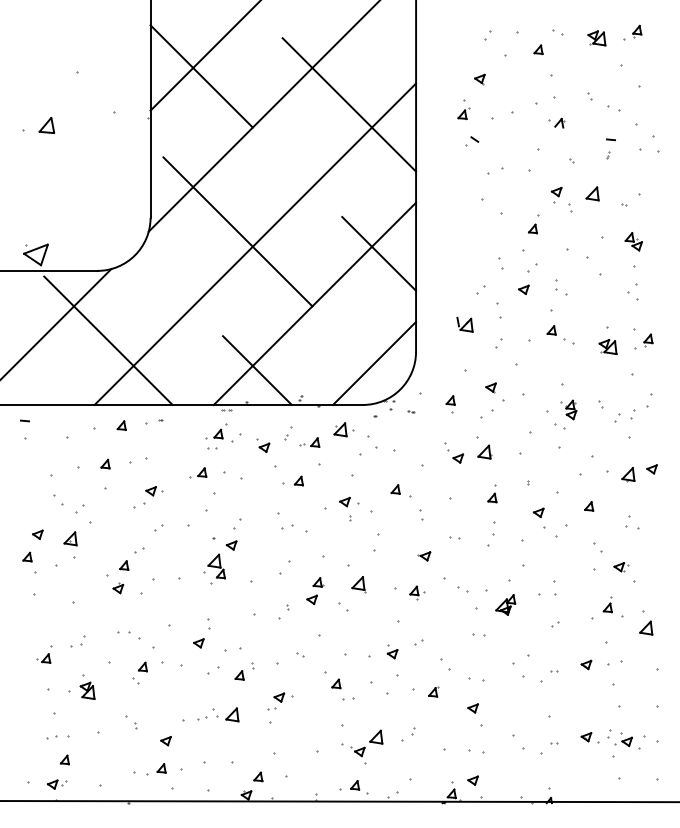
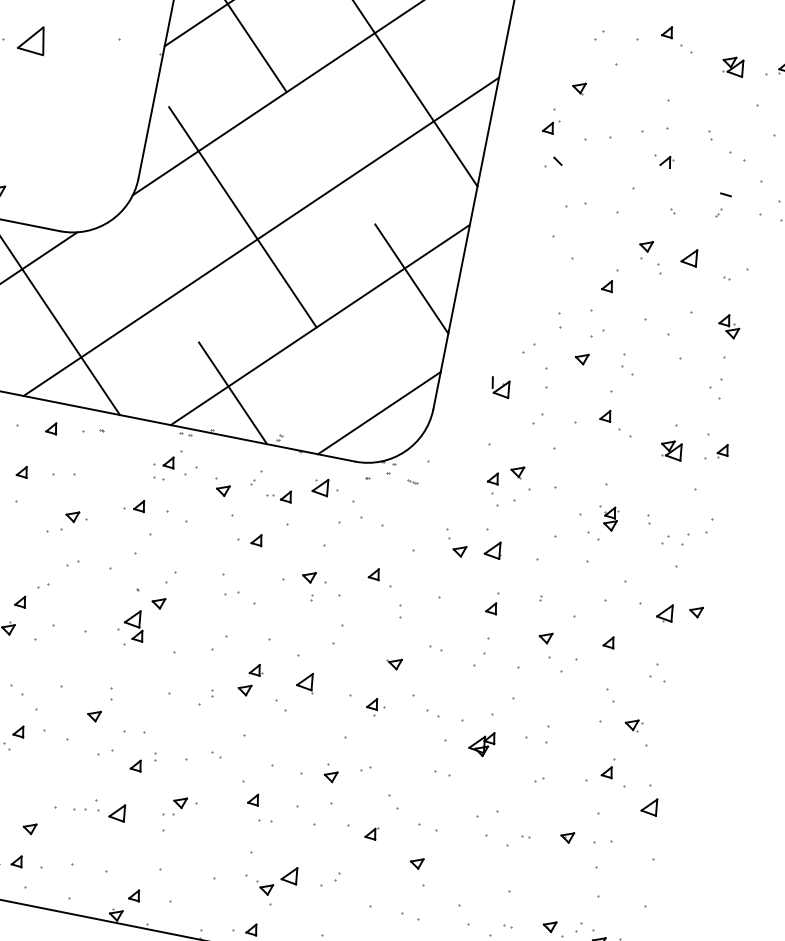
part: (538, 49) -> (667, 31), moved
part: (46, 125) -> (32, 39), size x1.43
part: (450, 404) -> (492, 483), moved

